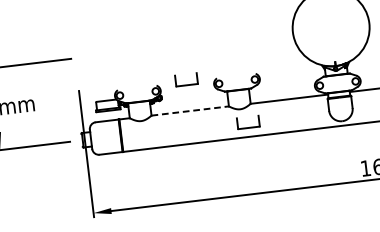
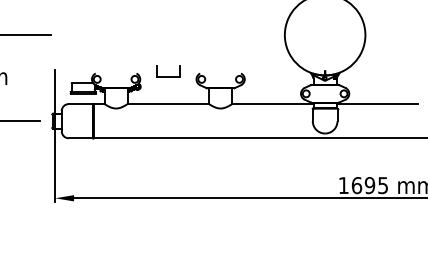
line: (190, 111) -> (168, 104), dashed -> solid
part: (248, 122) -> (227, 123), removed

